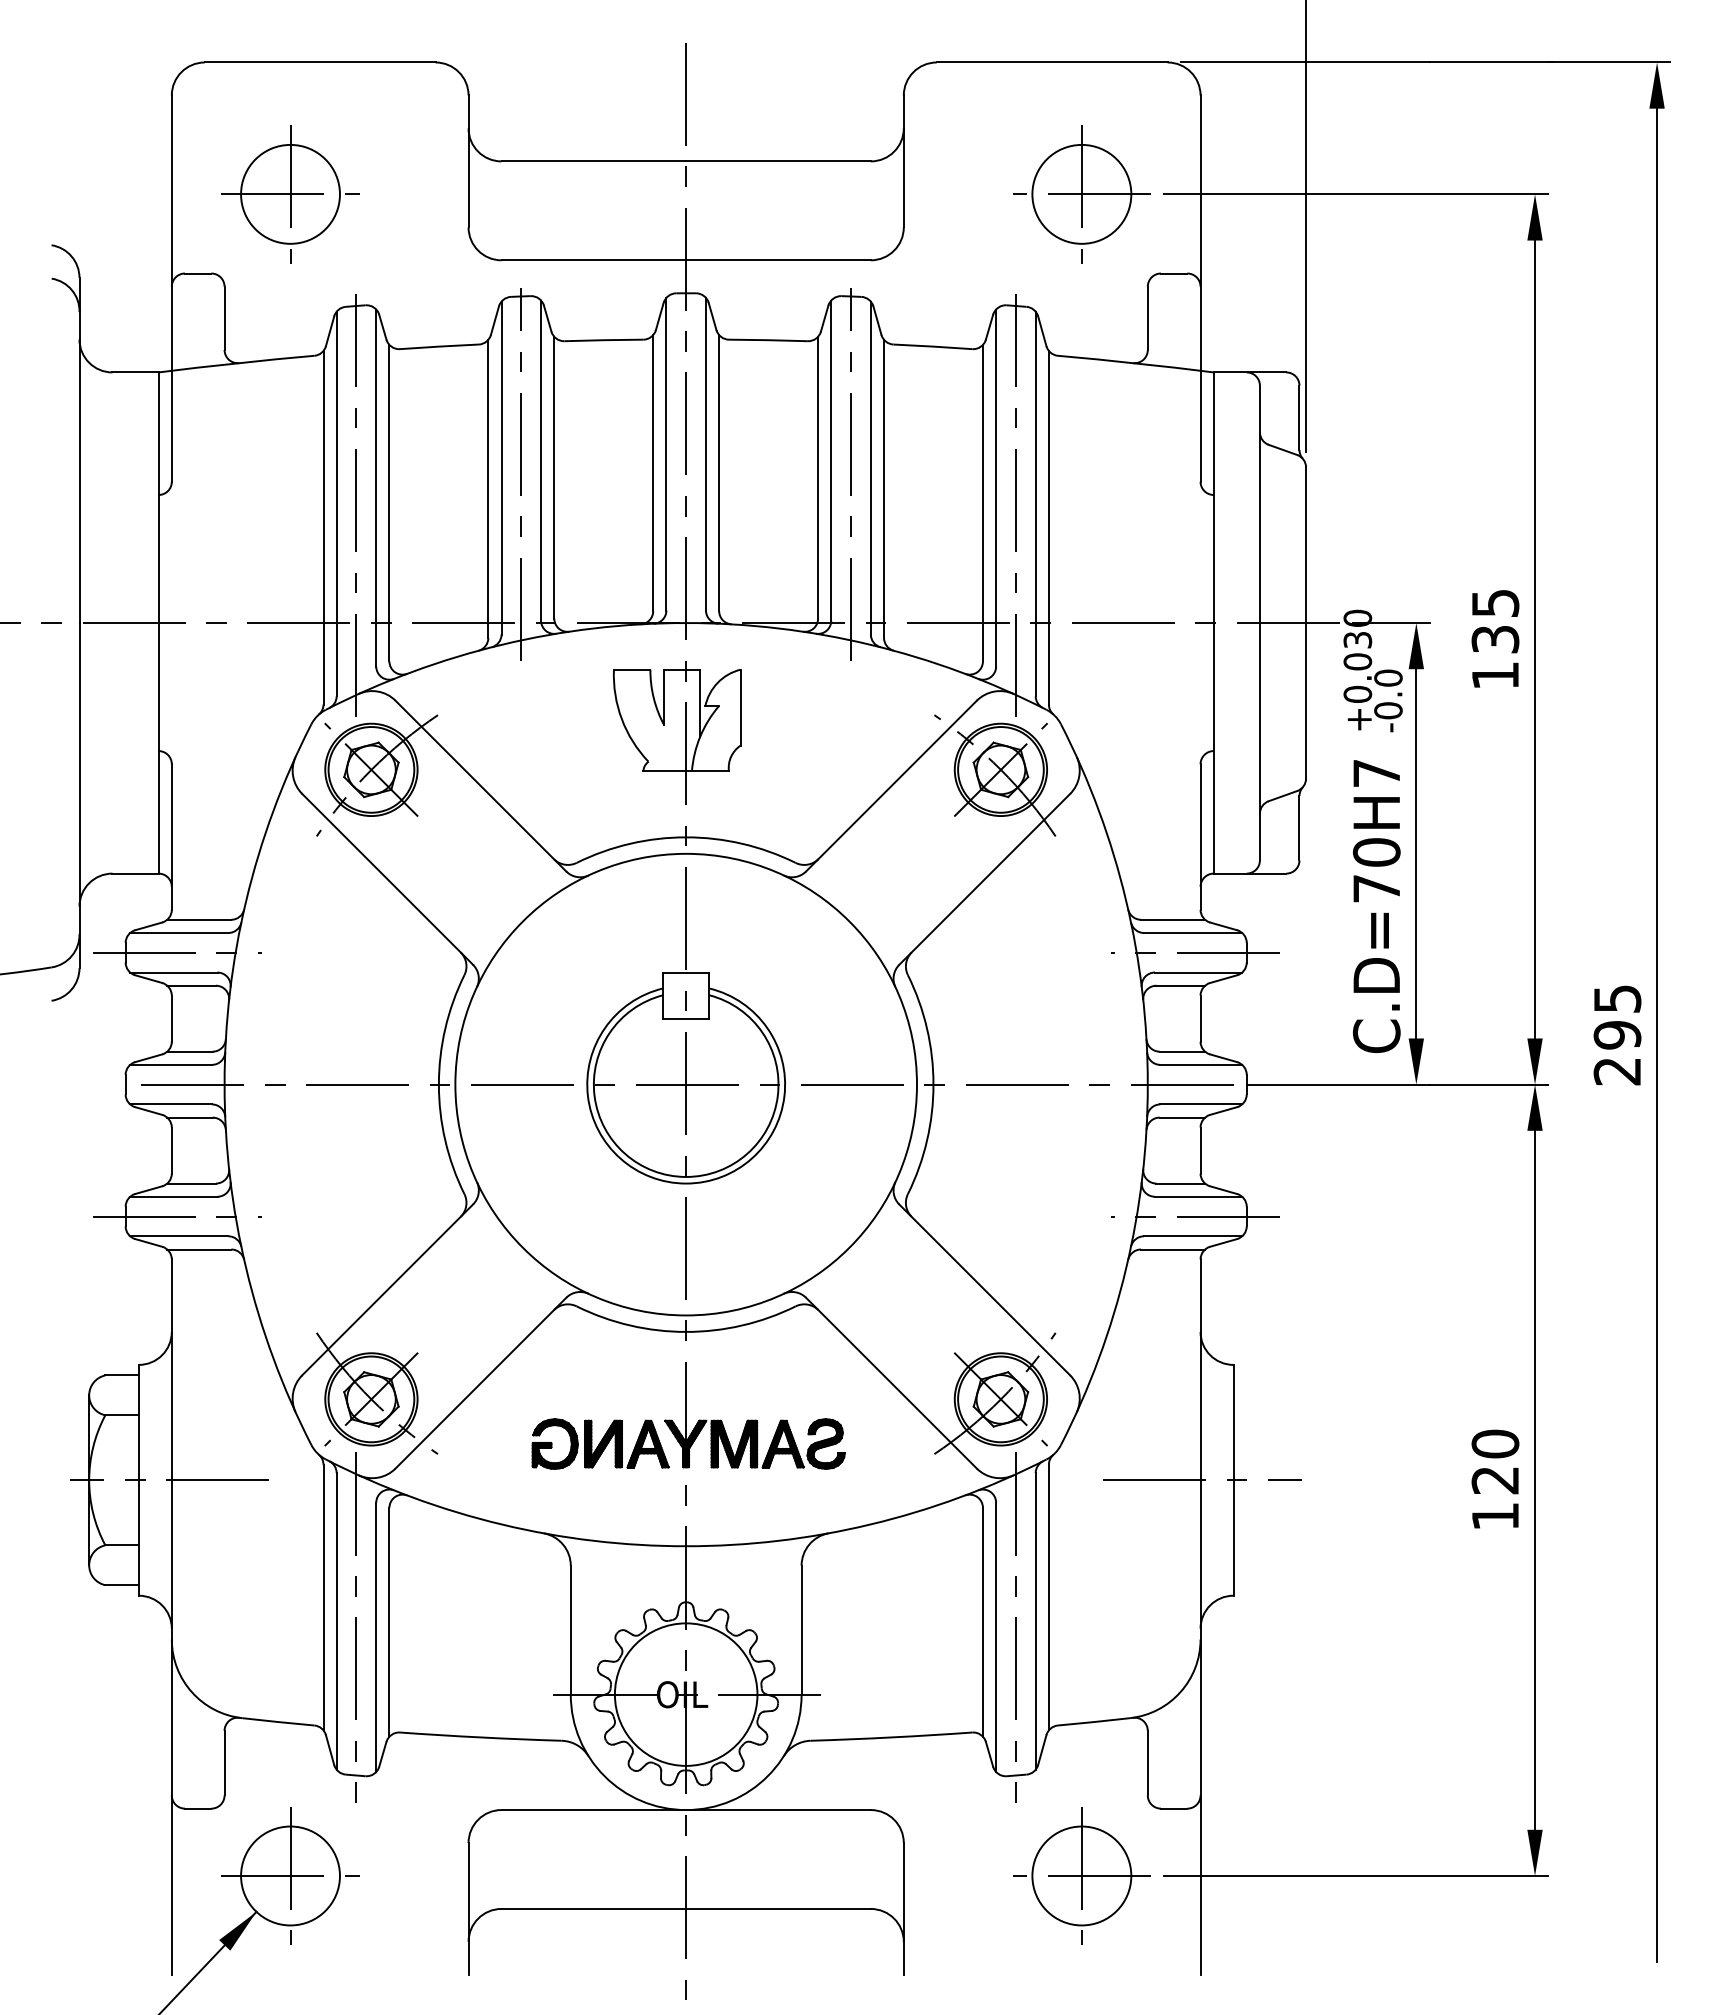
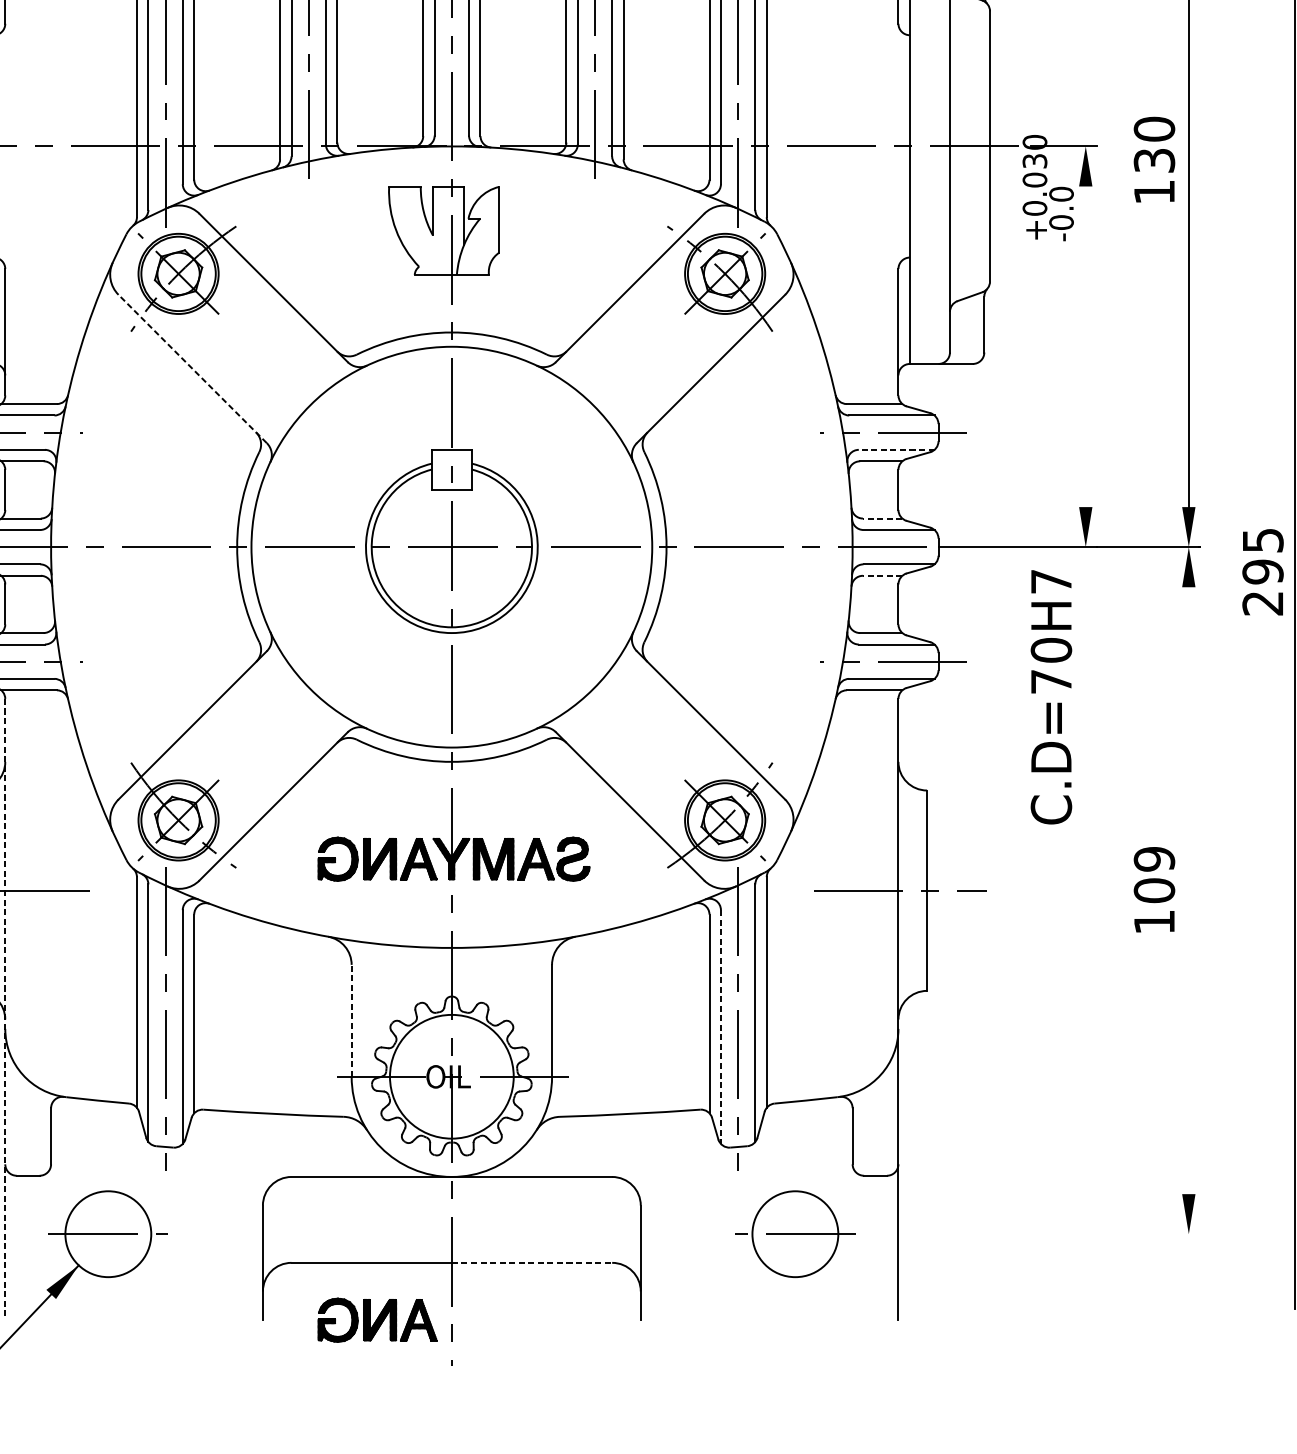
text: (1495, 603) -> (1154, 129), 135 -> 130
line: (1416, 853) -> (1085, 346), removed
line: (387, 879) -> (192, 369), solid -> dashed
text: (1376, 906) -> (1051, 697), moved
line: (1198, 972) -> (896, 449), solid -> dashed
text: (1617, 1035) -> (1263, 572), moved
line: (1182, 1051) -> (882, 518), solid -> dashed
line: (1182, 1117) -> (882, 575), solid -> dashed
text: (1495, 1461) -> (1154, 874), 120 -> 109
line: (1535, 1479) -> (1189, 889), removed
line: (171, 1617) -> (5, 1009), solid -> dashed
line: (570, 1629) -> (351, 1020), solid -> dashed
line: (996, 1637) -> (721, 1027), solid -> dashed
line: (290, 1875) -> (108, 1233), removed
line: (1081, 1875) -> (795, 1233), removed
line: (1356, 1875) -> (1033, 1233), removed
line: (779, 1908) -> (532, 1262), solid -> dashed
part: (600, 1974) -> (377, 1319), added

